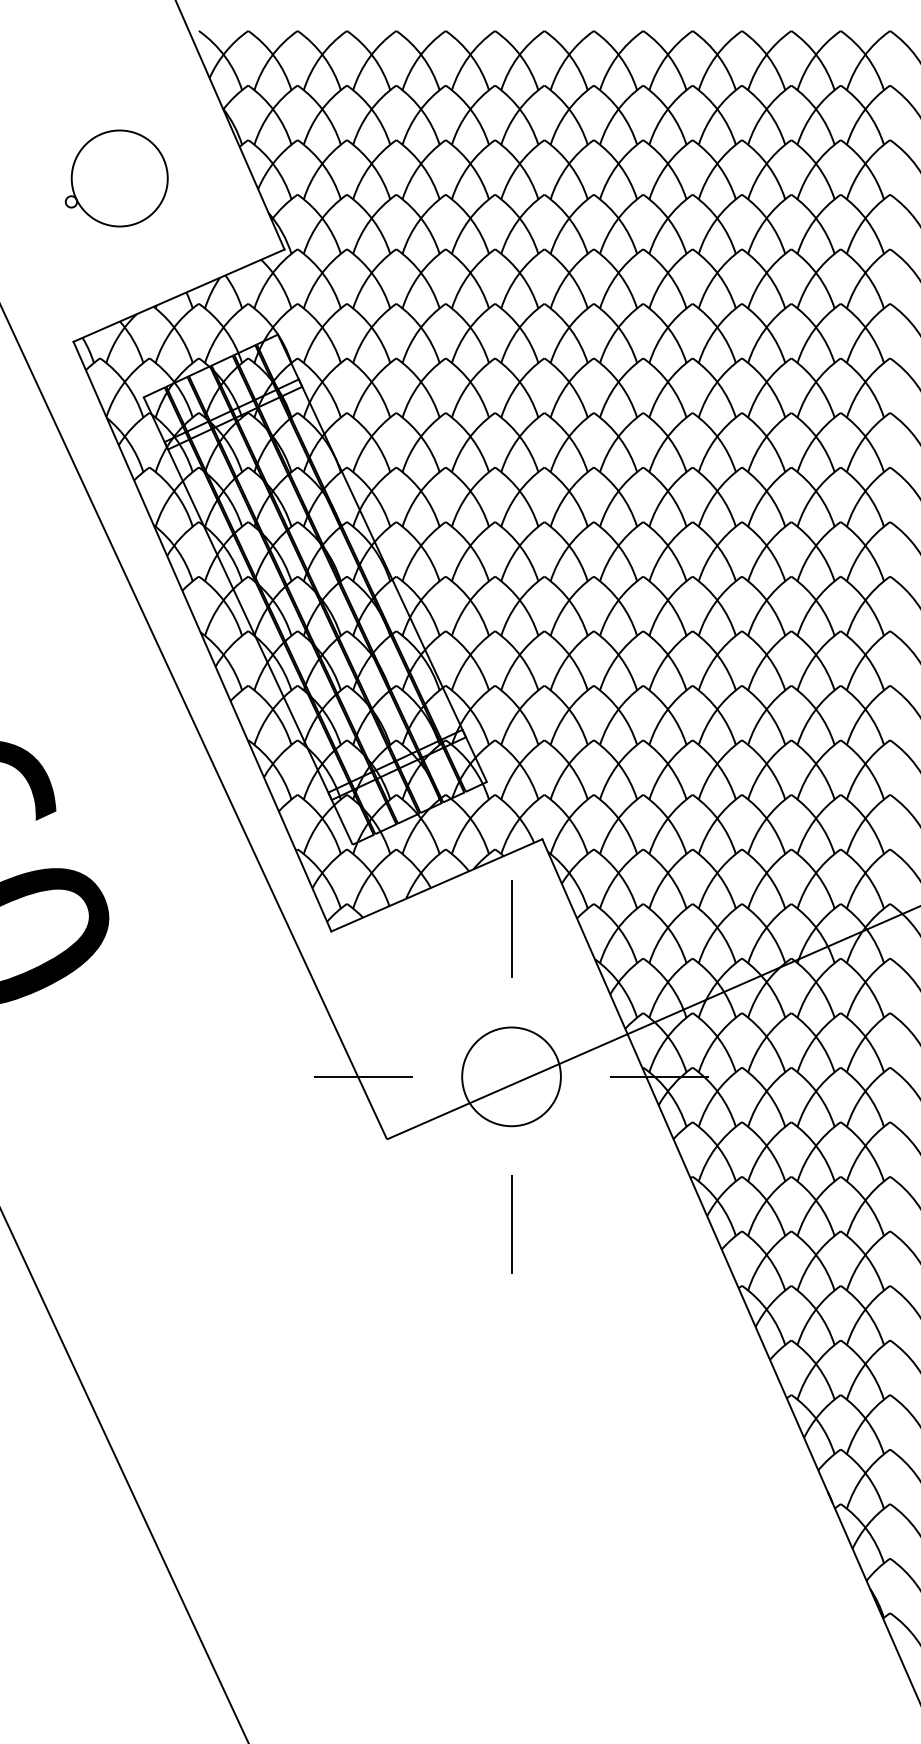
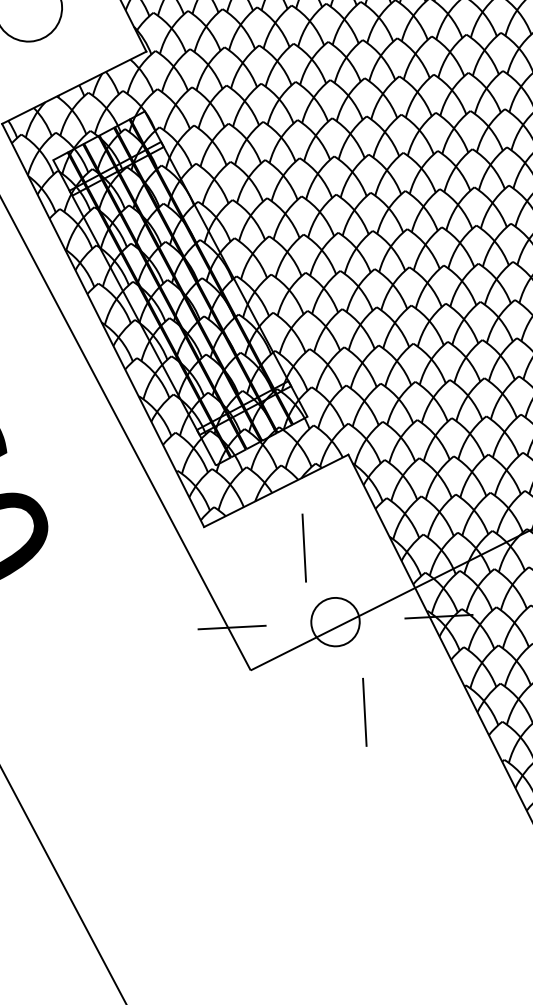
line: (511, 928) -> (304, 547), moved
circle: (511, 1076) -> (335, 621), size x0.7
line: (511, 1224) -> (364, 712), moved

